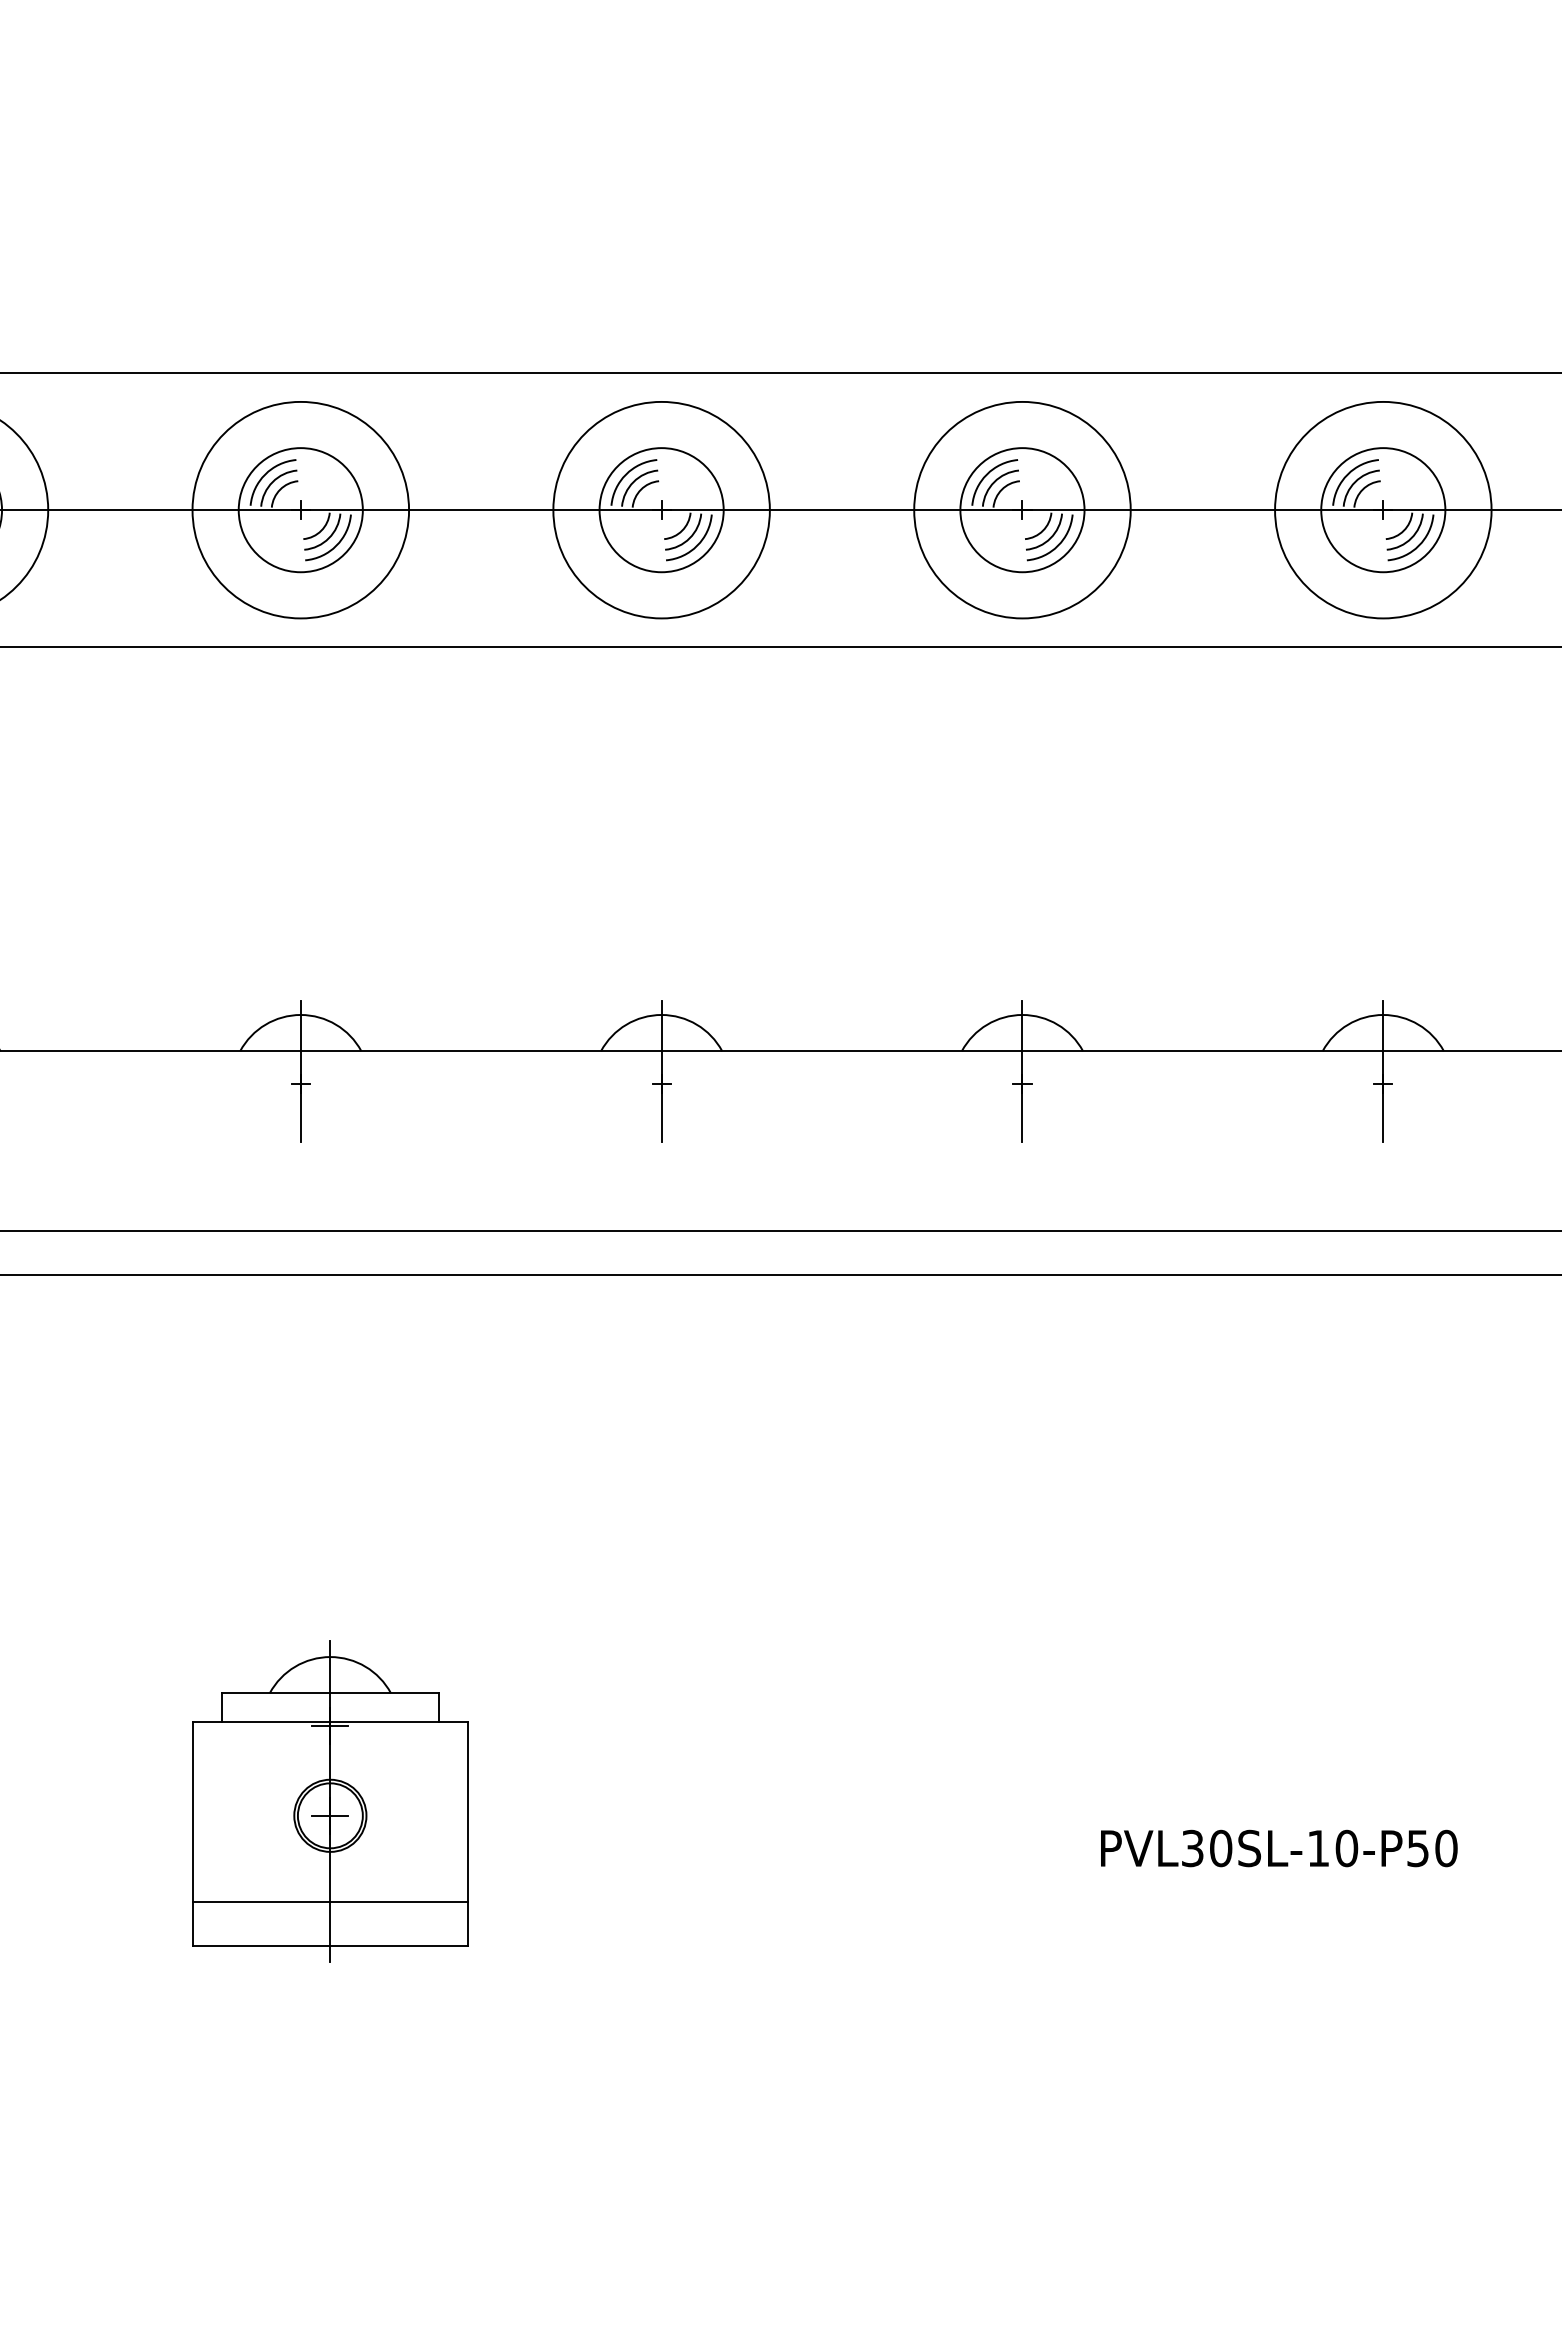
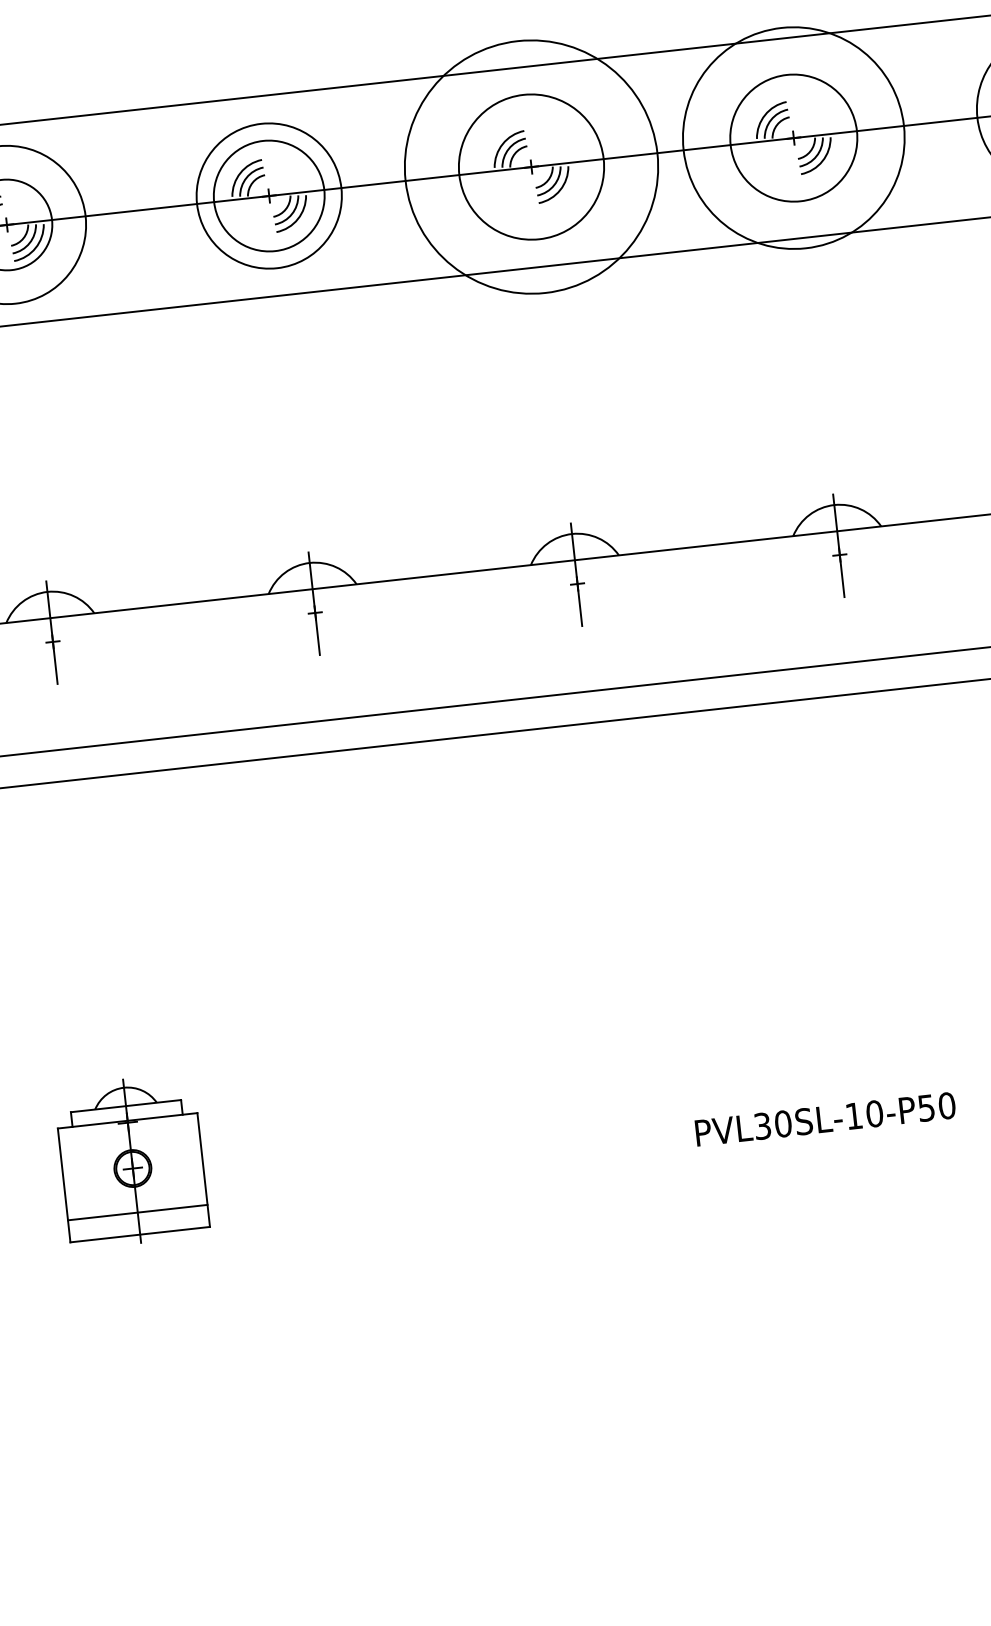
circle: (661, 509) -> (269, 195), size x0.7
circle: (1022, 509) -> (531, 166), size x1.6
circle: (1383, 509) -> (793, 137), size x1.4
circle: (661, 510) -> (269, 196), size x1.6
circle: (1022, 510) -> (531, 167), size x1.6
circle: (1383, 510) -> (793, 138), size x1.4
part: (330, 1801) -> (132, 1161), size x0.7

